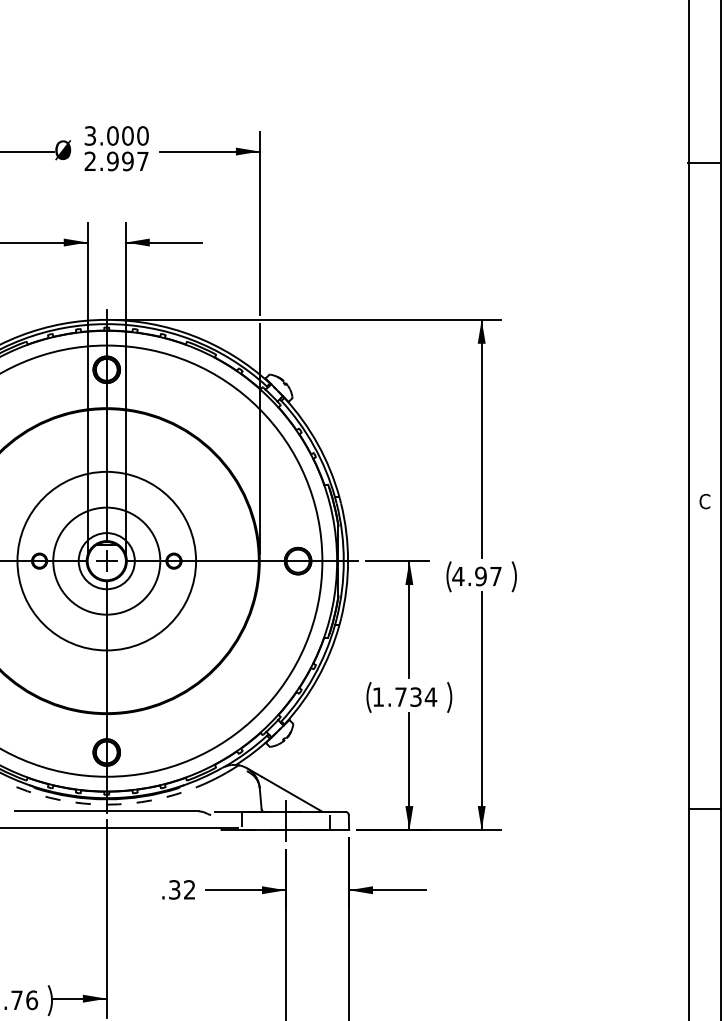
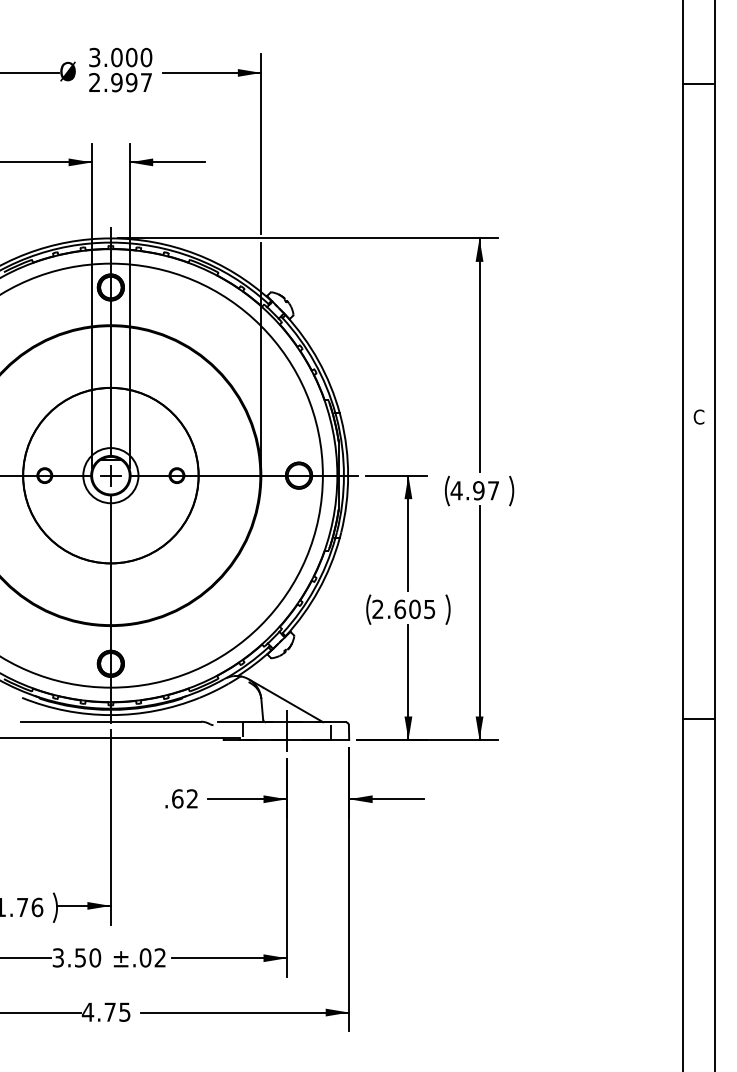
circle: (106, 560) -> (110, 475), size x1.67
text: (404, 697) -> (403, 609), 1.734 -> 2.605
arc: (106, 805) -> (110, 715), dashed -> solid
text: (174, 889) -> (177, 798), .32 -> .62

